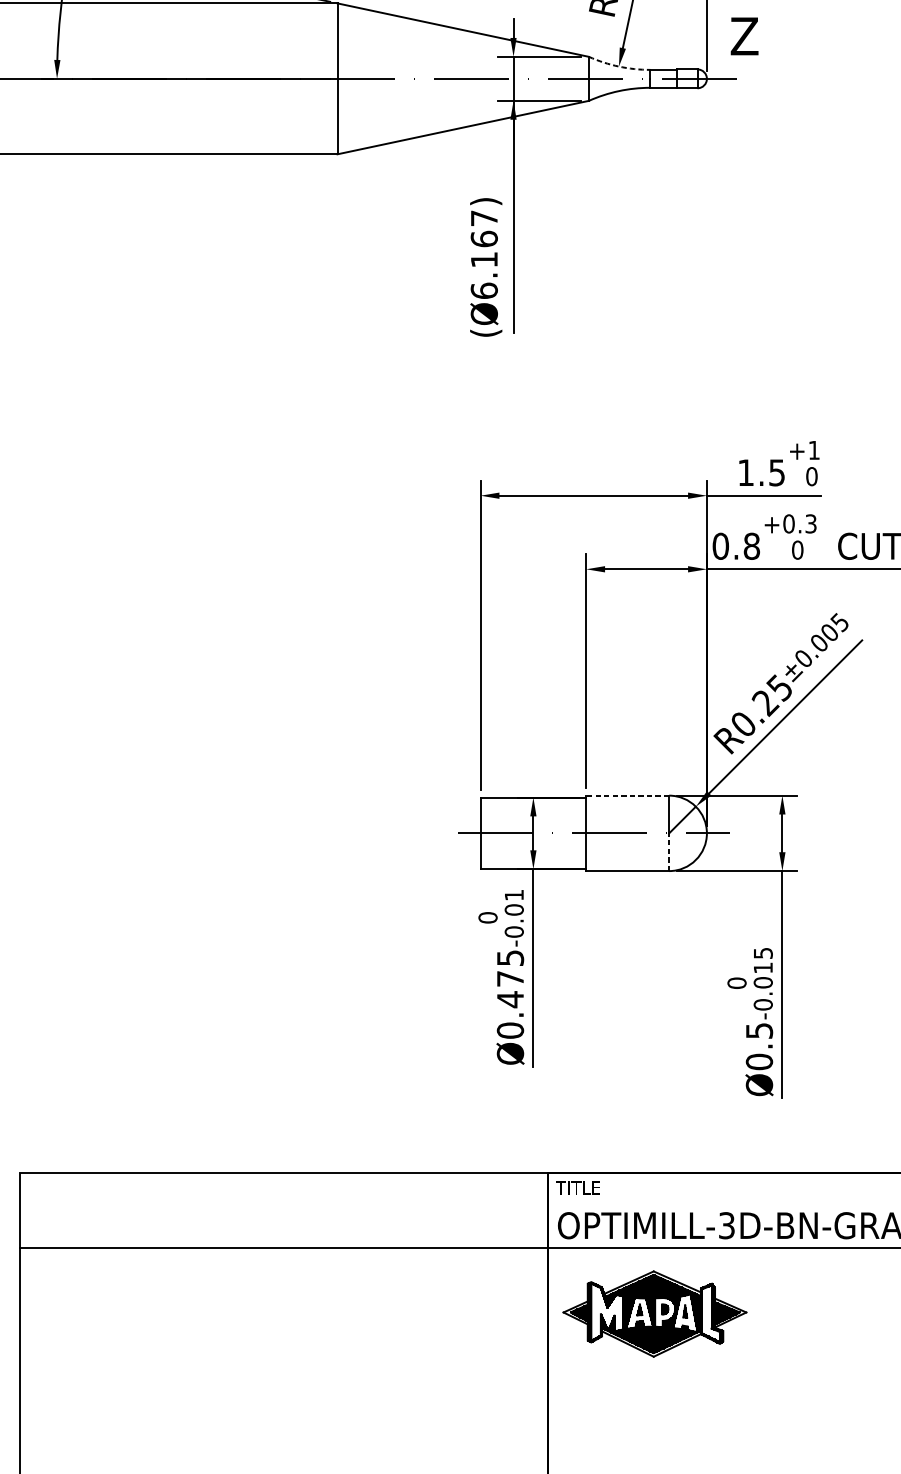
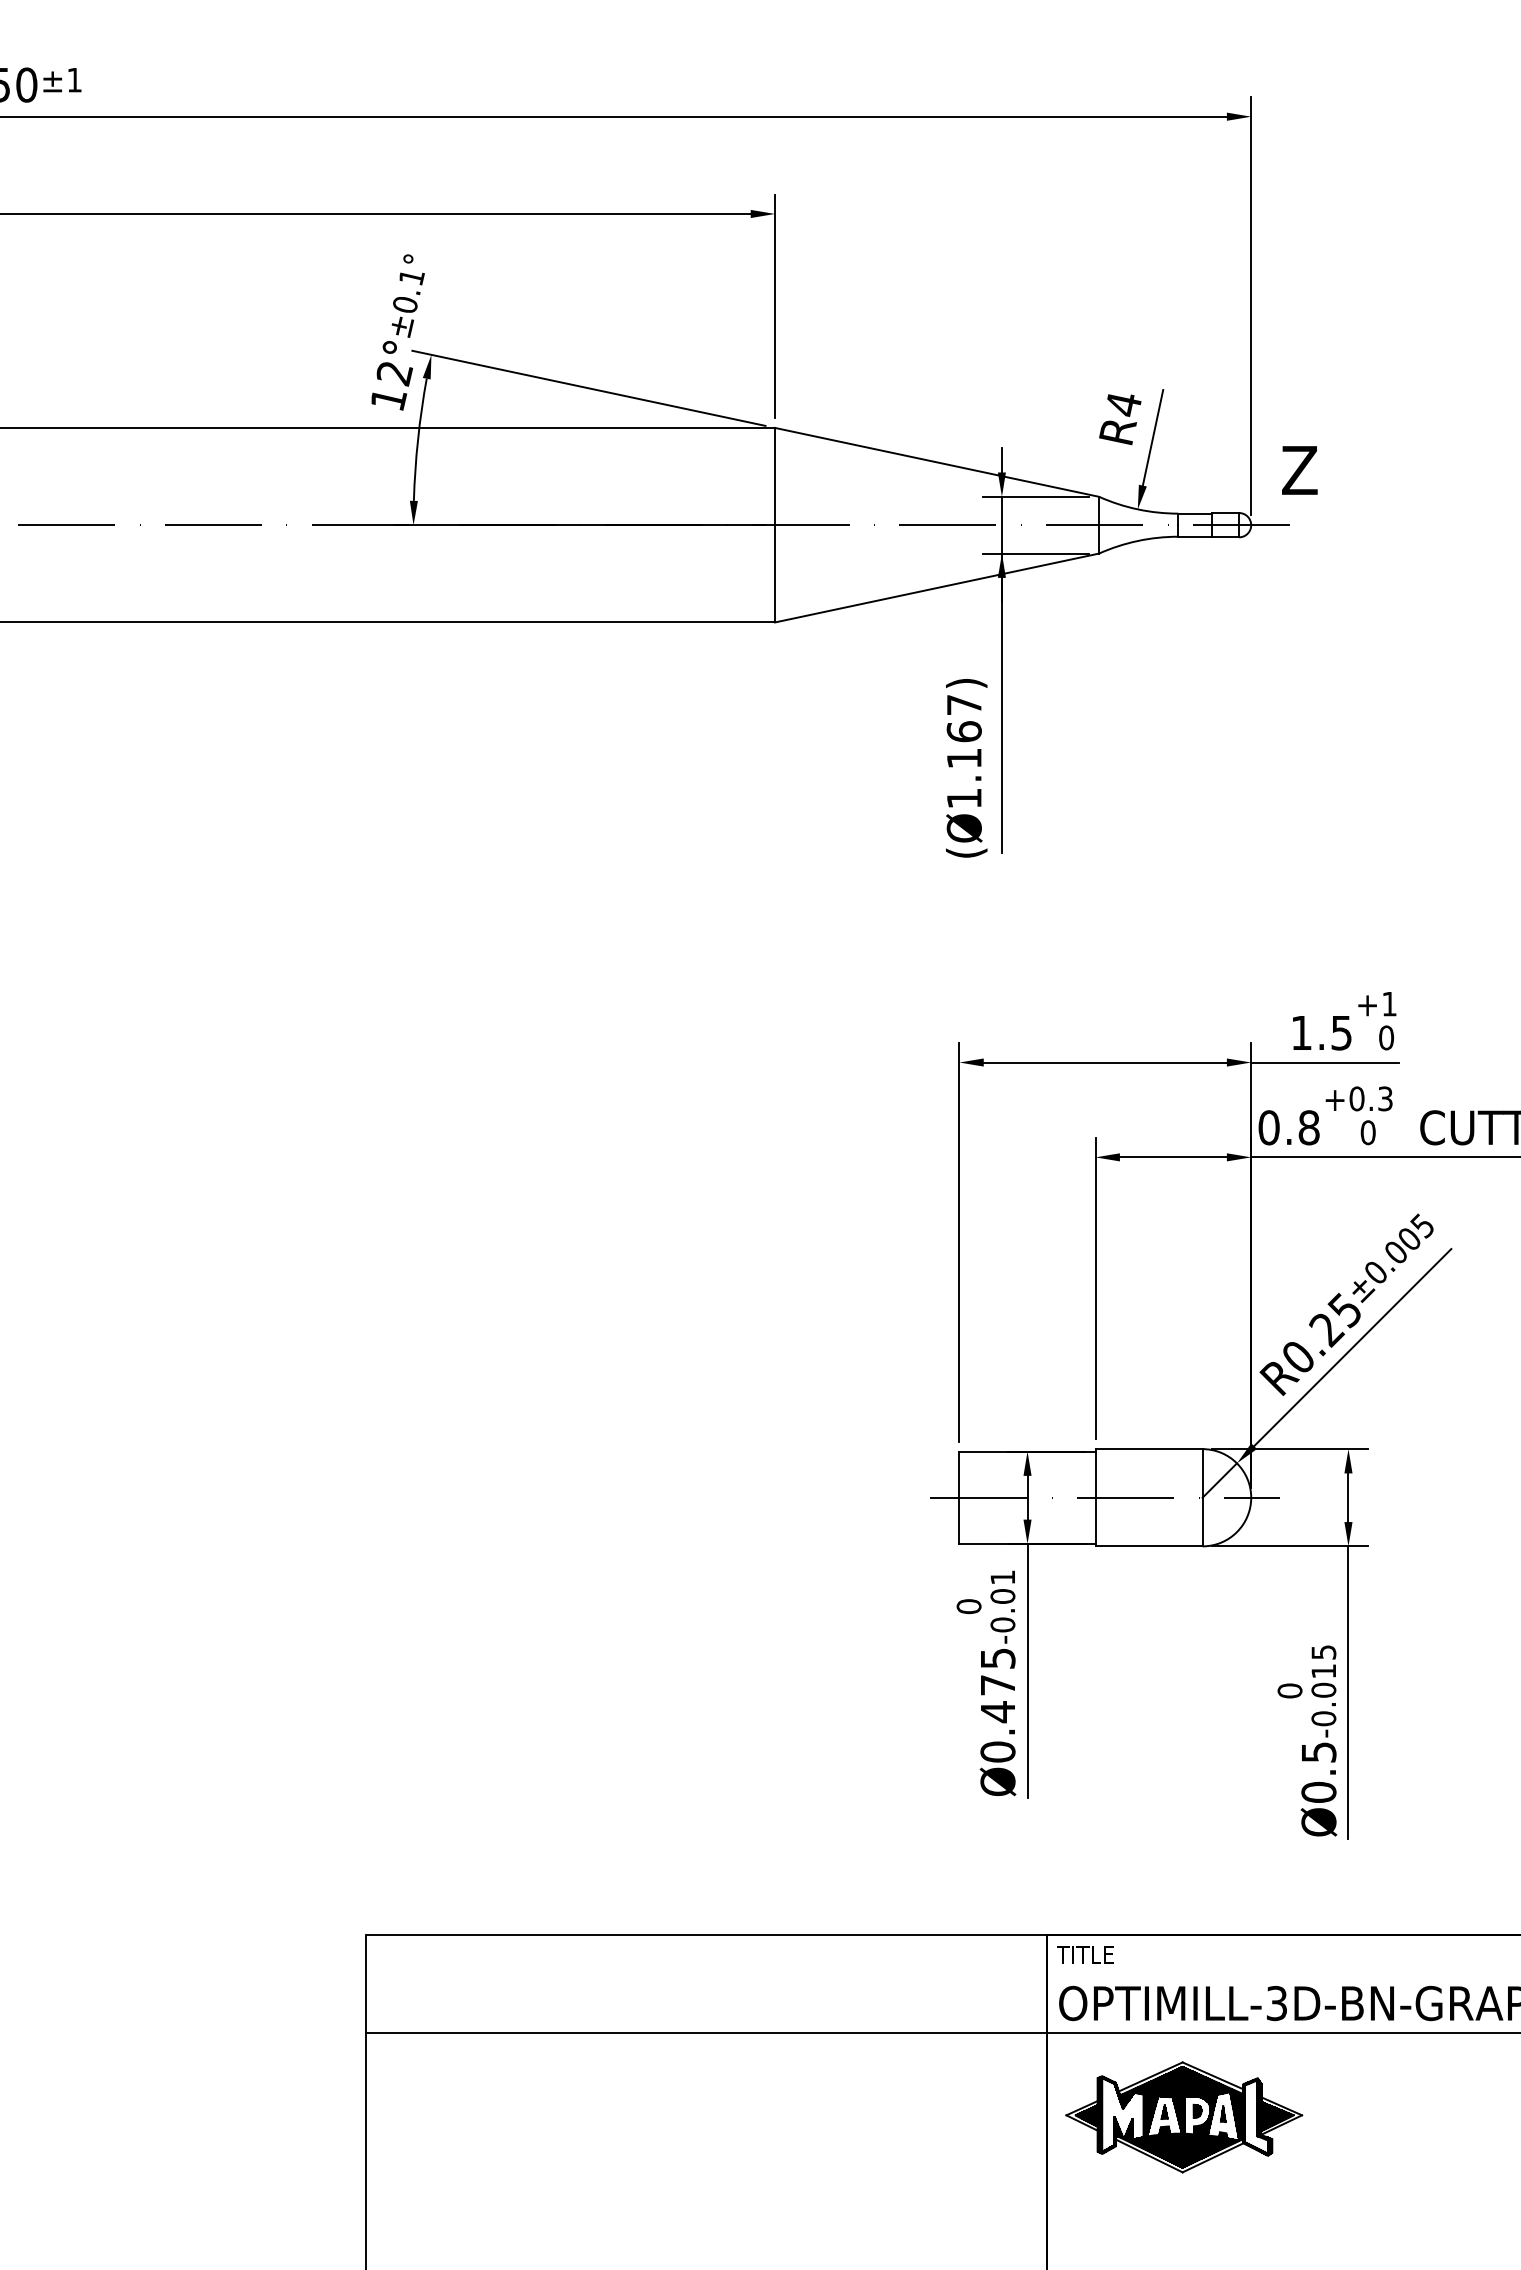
arc: (618, 66) -> (1137, 509), dashed -> solid
text: (483, 290) -> (963, 797), (Ø6.167) -> (Ø1.167)
line: (627, 795) -> (1148, 1449), dashed -> solid
line: (669, 851) -> (1202, 1521), dashed -> solid

